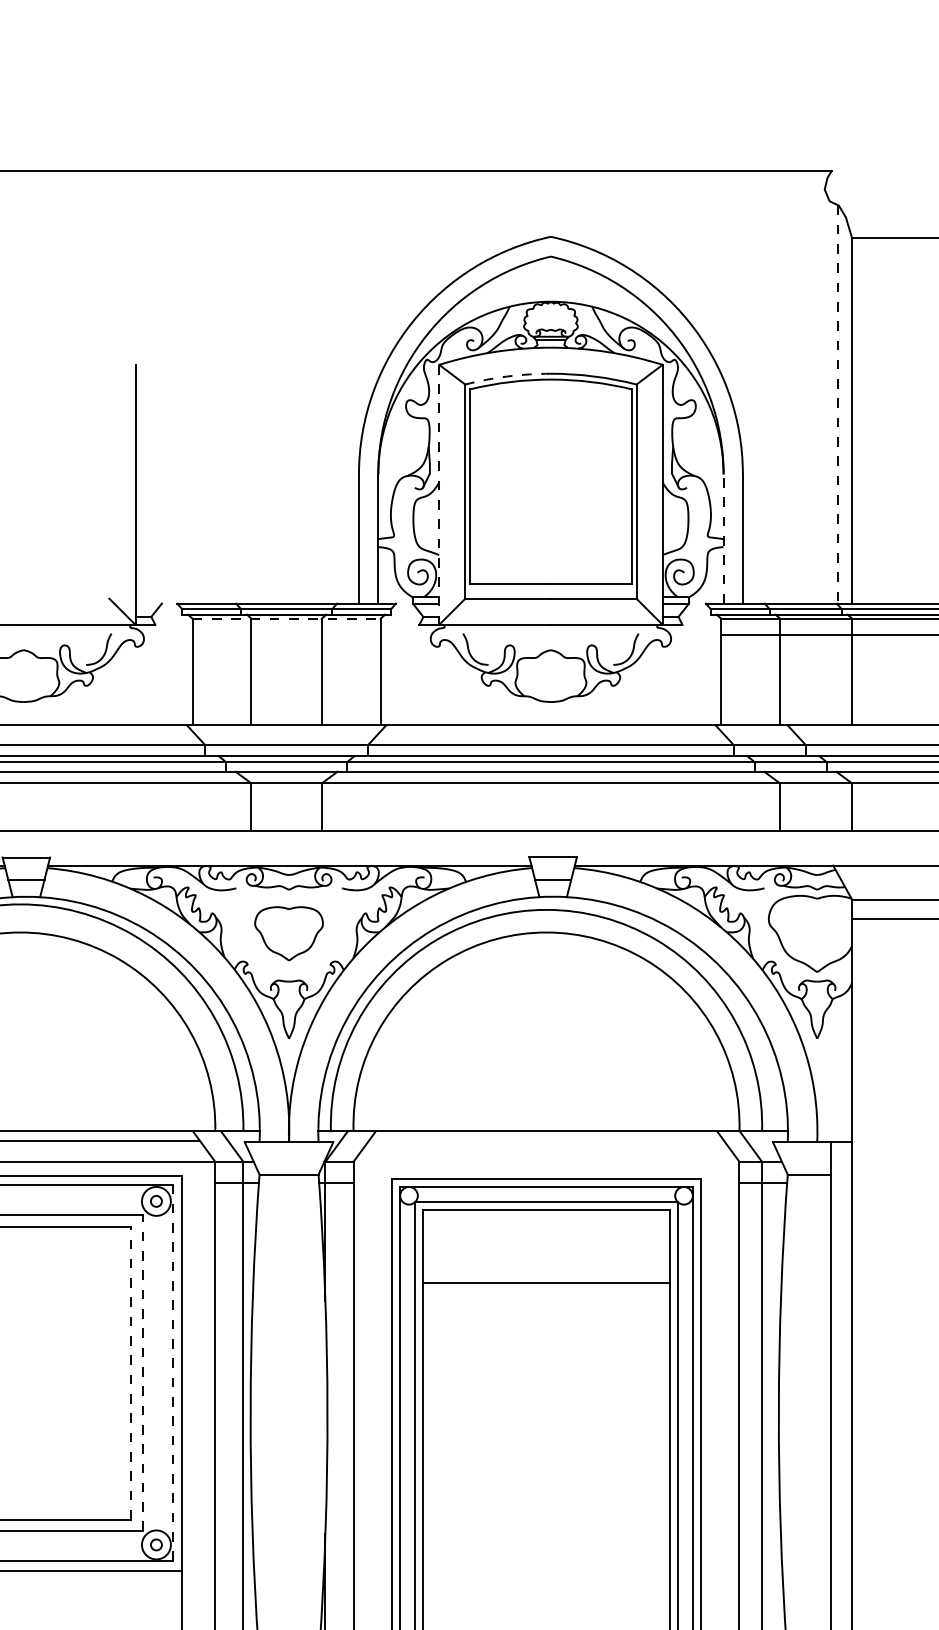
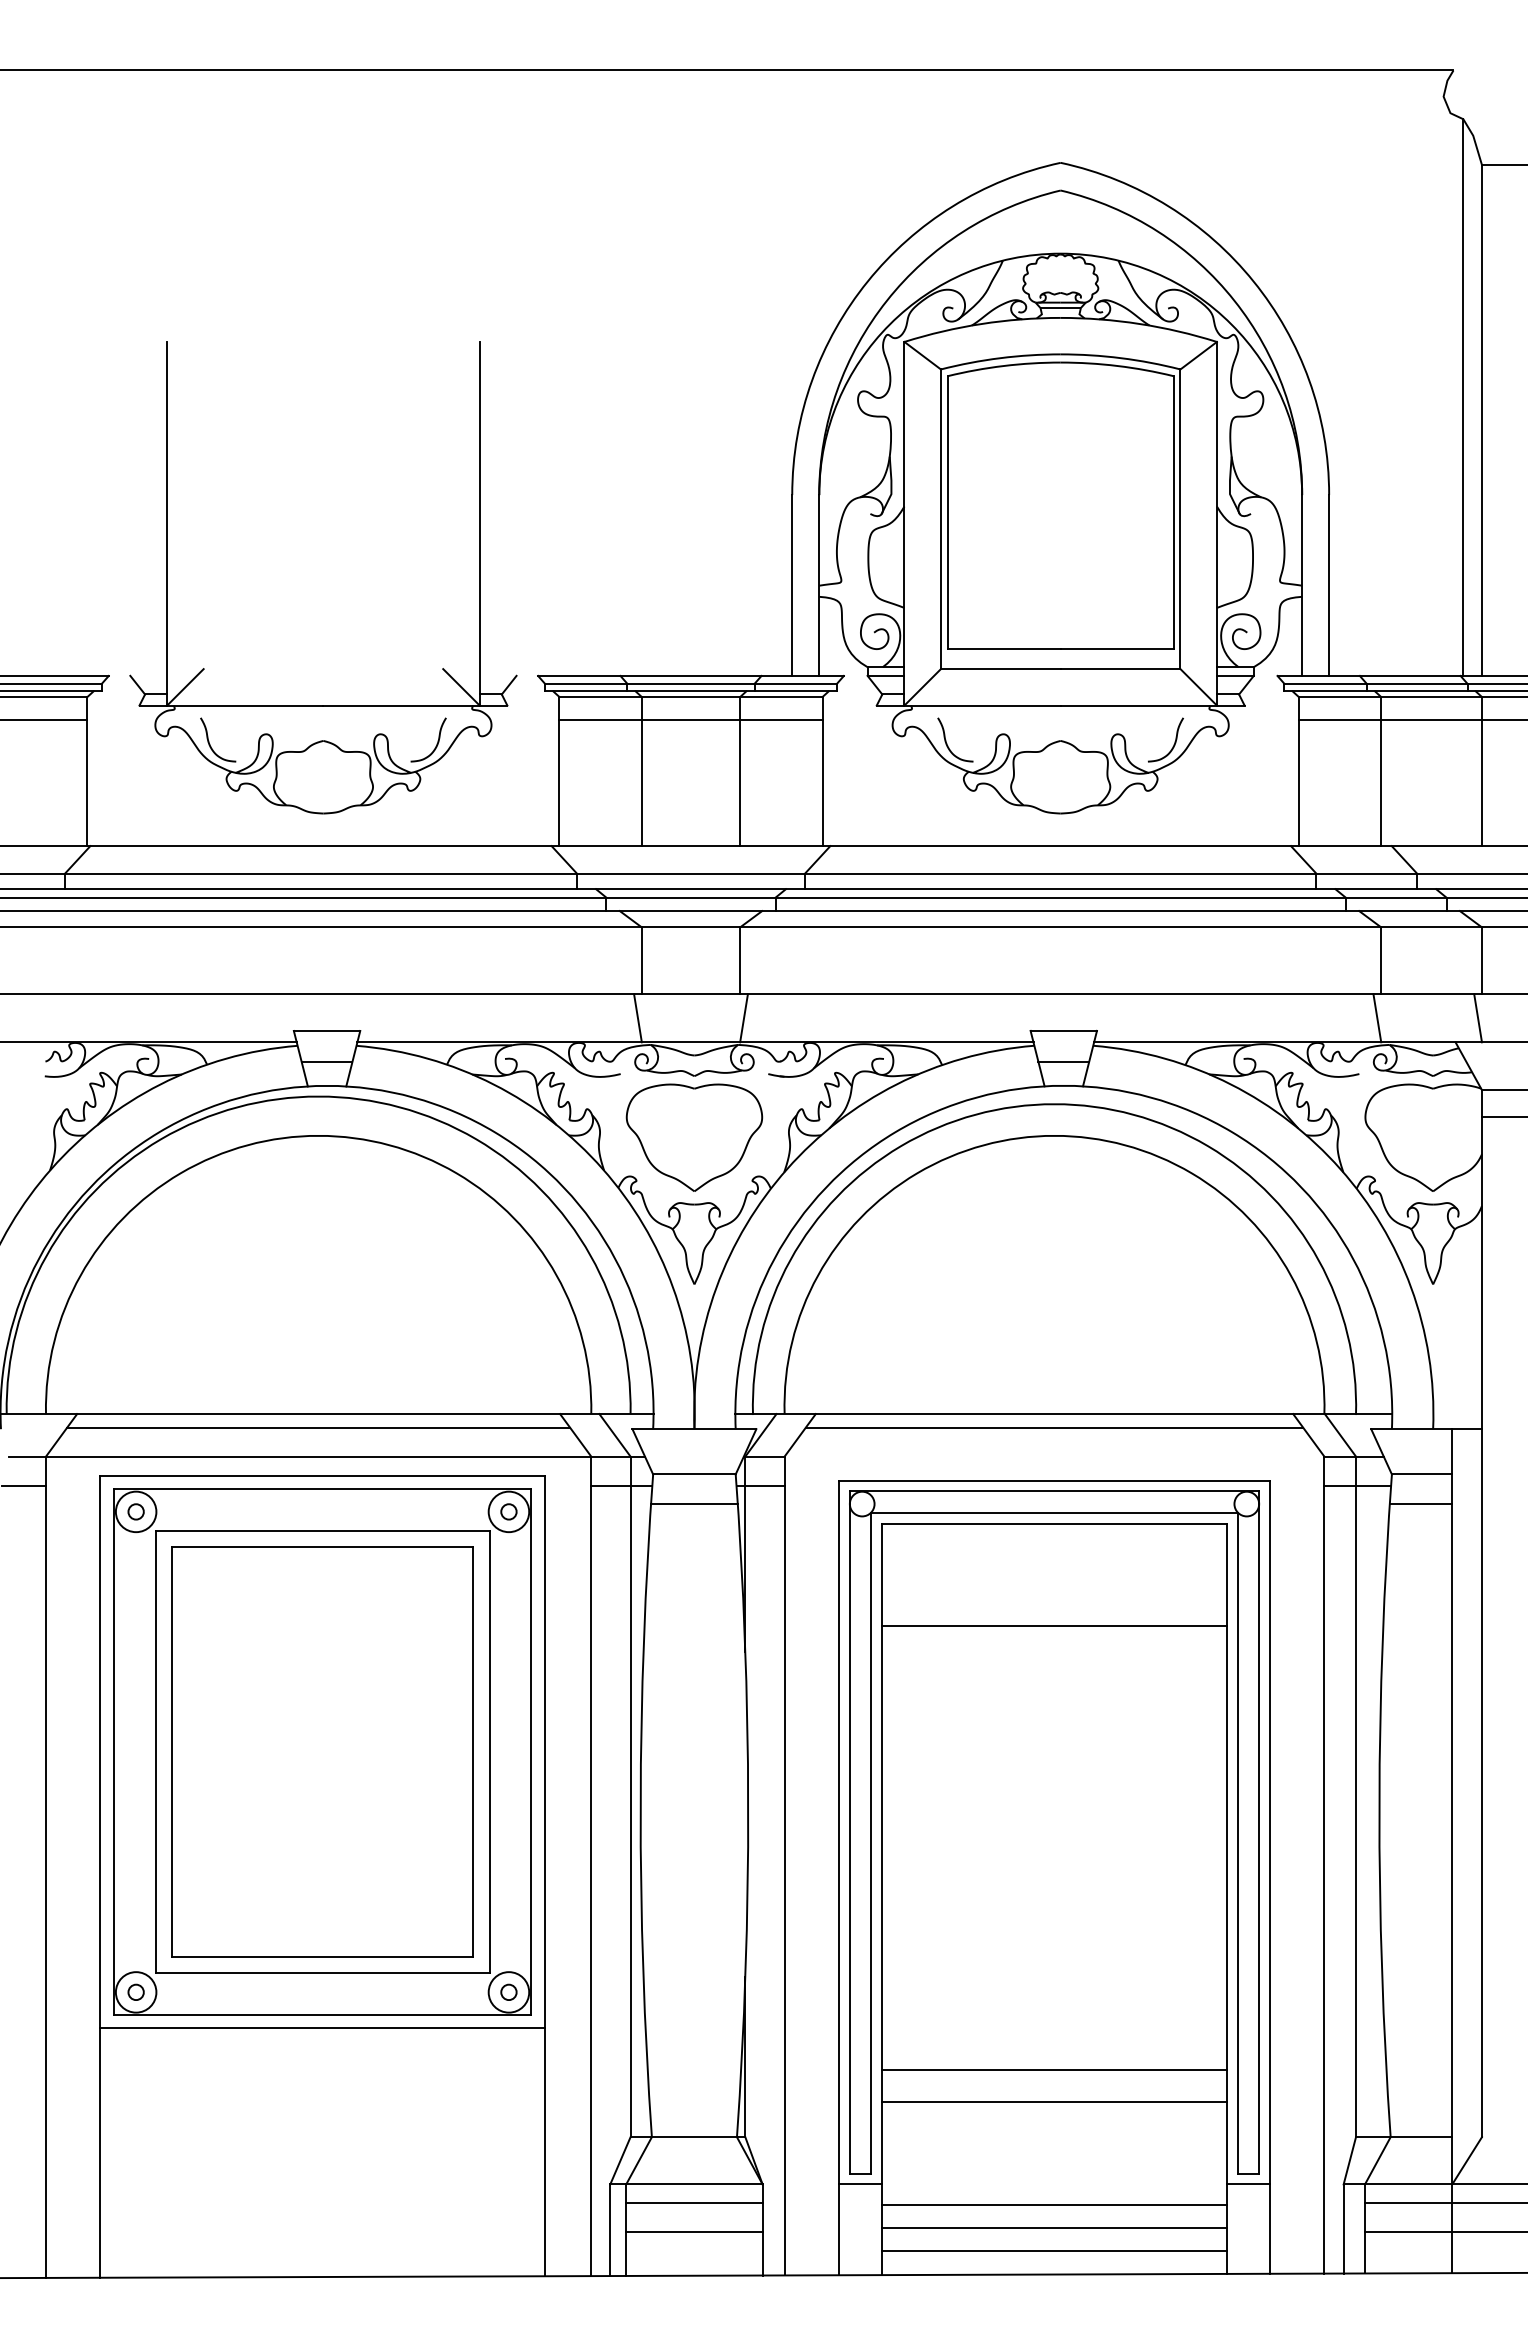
arc: (507, 376) -> (1000, 358), dashed -> solid
line: (838, 404) -> (1462, 397), dashed -> solid
line: (439, 494) -> (904, 523), dashed -> solid
line: (723, 539) -> (1302, 585), dashed -> solid
line: (286, 619) -> (691, 697), dashed -> solid
line: (286, 634) -> (690, 719), added
line: (248, 848) -> (637, 1018), added
line: (324, 848) -> (743, 1018), added
line: (777, 848) -> (1377, 1018), added
line: (848, 848) -> (1477, 1018), added
part: (289, 933) -> (694, 1137), size x1.43
line: (546, 1141) -> (1054, 1427), added
line: (289, 1196) -> (694, 1504), added
line: (808, 1196) -> (1420, 1504), added
line: (131, 1373) -> (473, 1752), dashed -> solid
line: (142, 1373) -> (489, 1752), dashed -> solid
line: (172, 1373) -> (531, 1752), dashed -> solid
line: (546, 1600) -> (1054, 2070), added
line: (546, 1623) -> (1054, 2102), added

